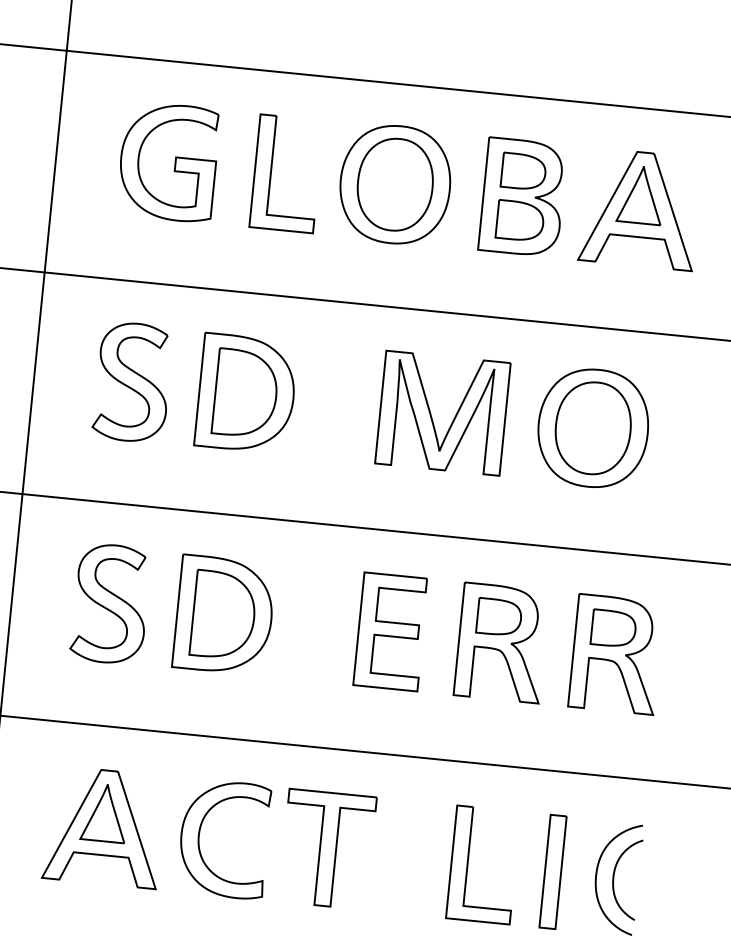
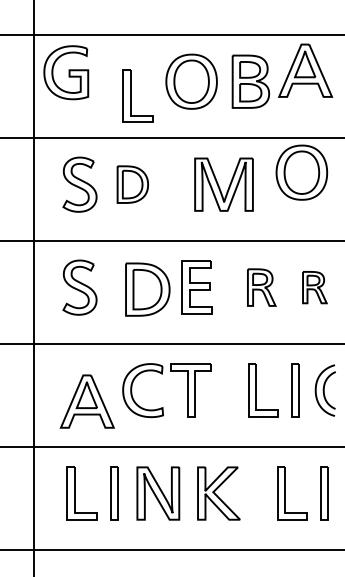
part: (169, 161) -> (66, 72), moved
part: (285, 173) -> (137, 95), moved
part: (640, 208) -> (305, 70), moved
part: (245, 393) -> (132, 184), size x0.7
part: (592, 427) -> (301, 172), moved
part: (223, 614) -> (147, 289), moved
part: (389, 631) -> (196, 287), moved
part: (501, 642) -> (261, 287), size x0.7
part: (615, 654) -> (314, 287), size x0.6
part: (102, 826) -> (86, 401), moved

